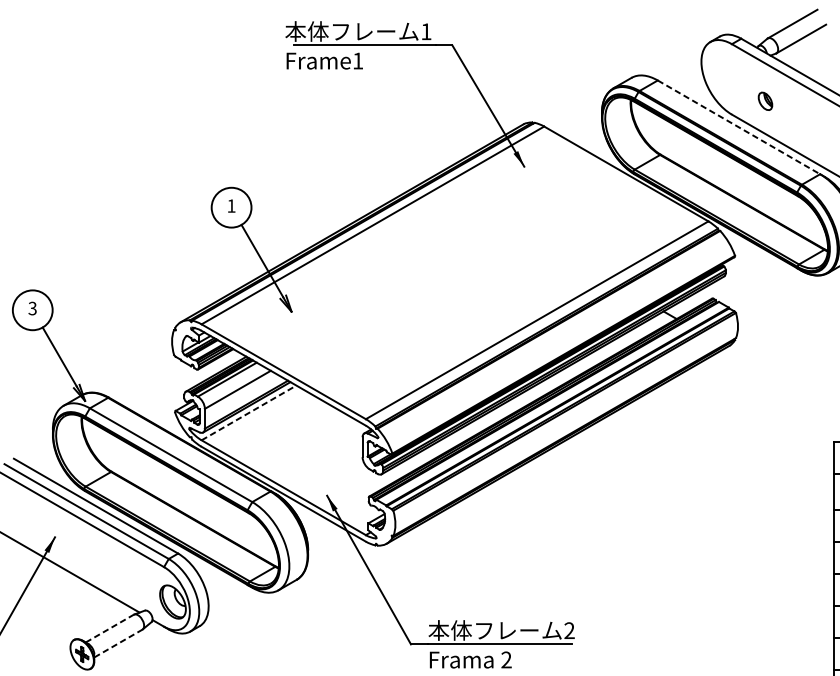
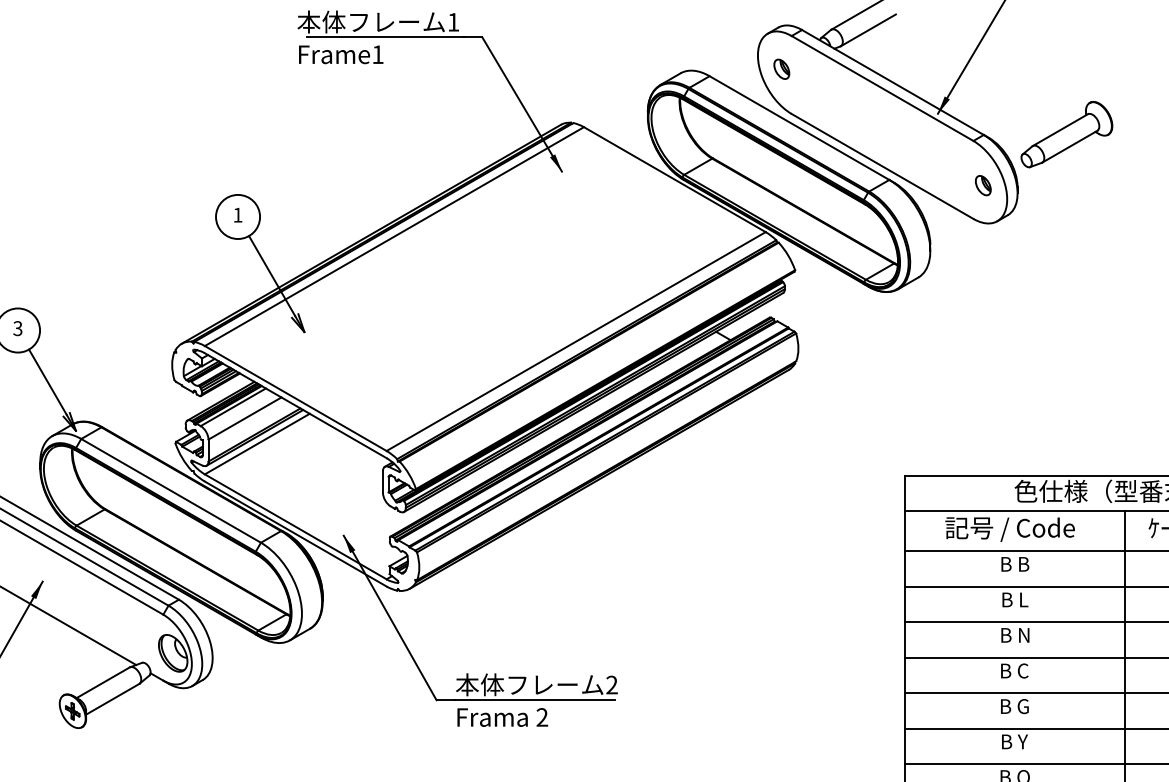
part: (765, 100) -> (781, 68), moved
line: (738, 127) -> (799, 128), dashed -> solid
line: (249, 413) -> (257, 444), dashed -> solid
line: (110, 628) -> (103, 682), dashed -> solid
line: (118, 643) -> (112, 699), dashed -> solid

